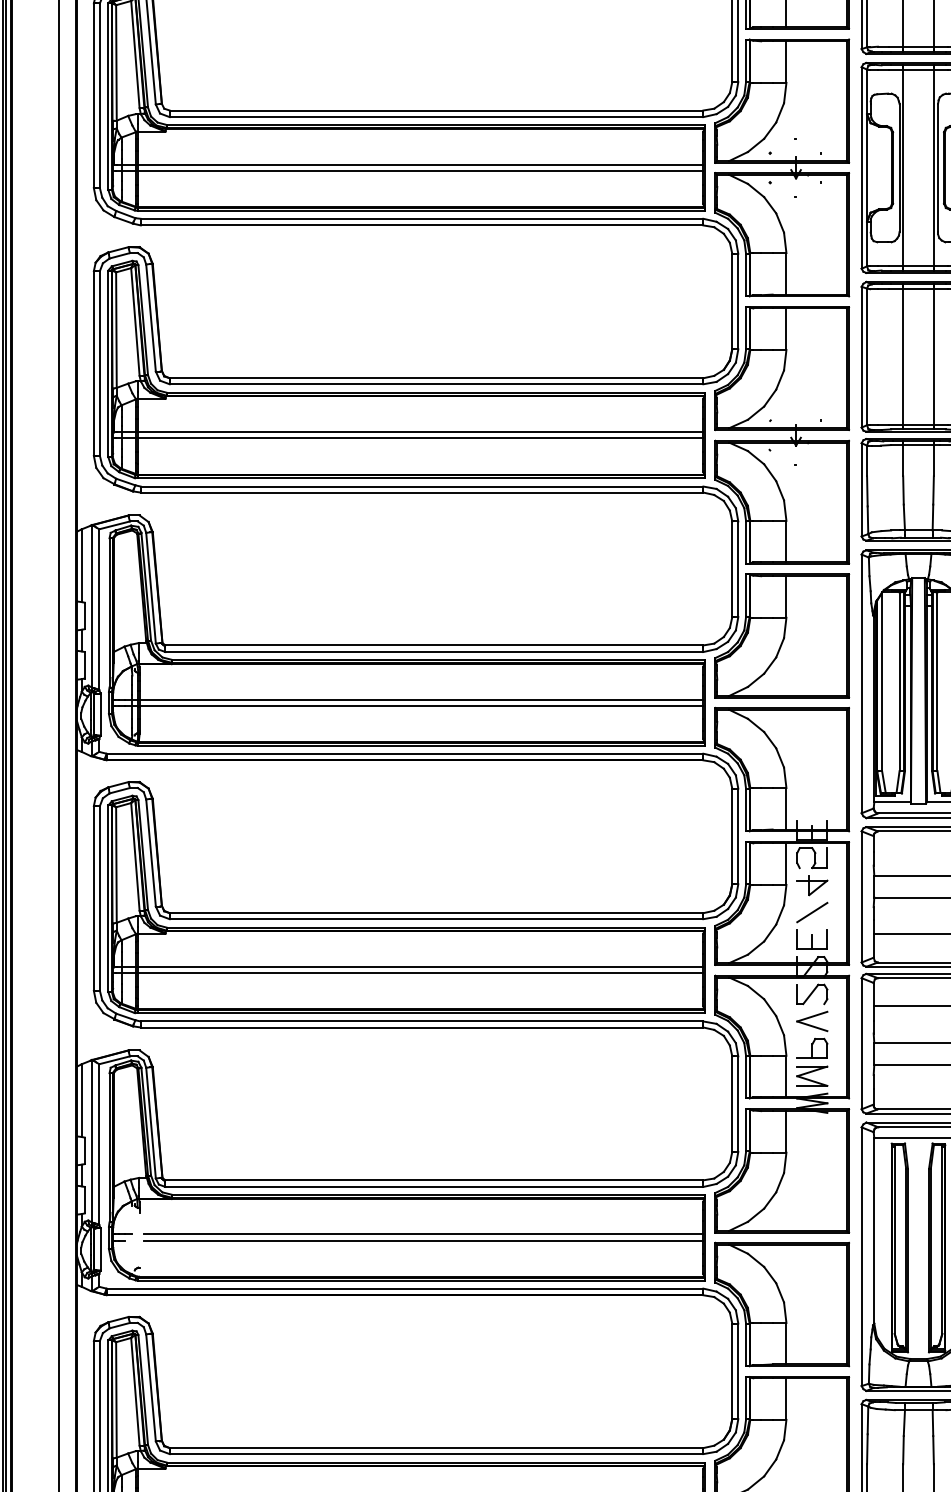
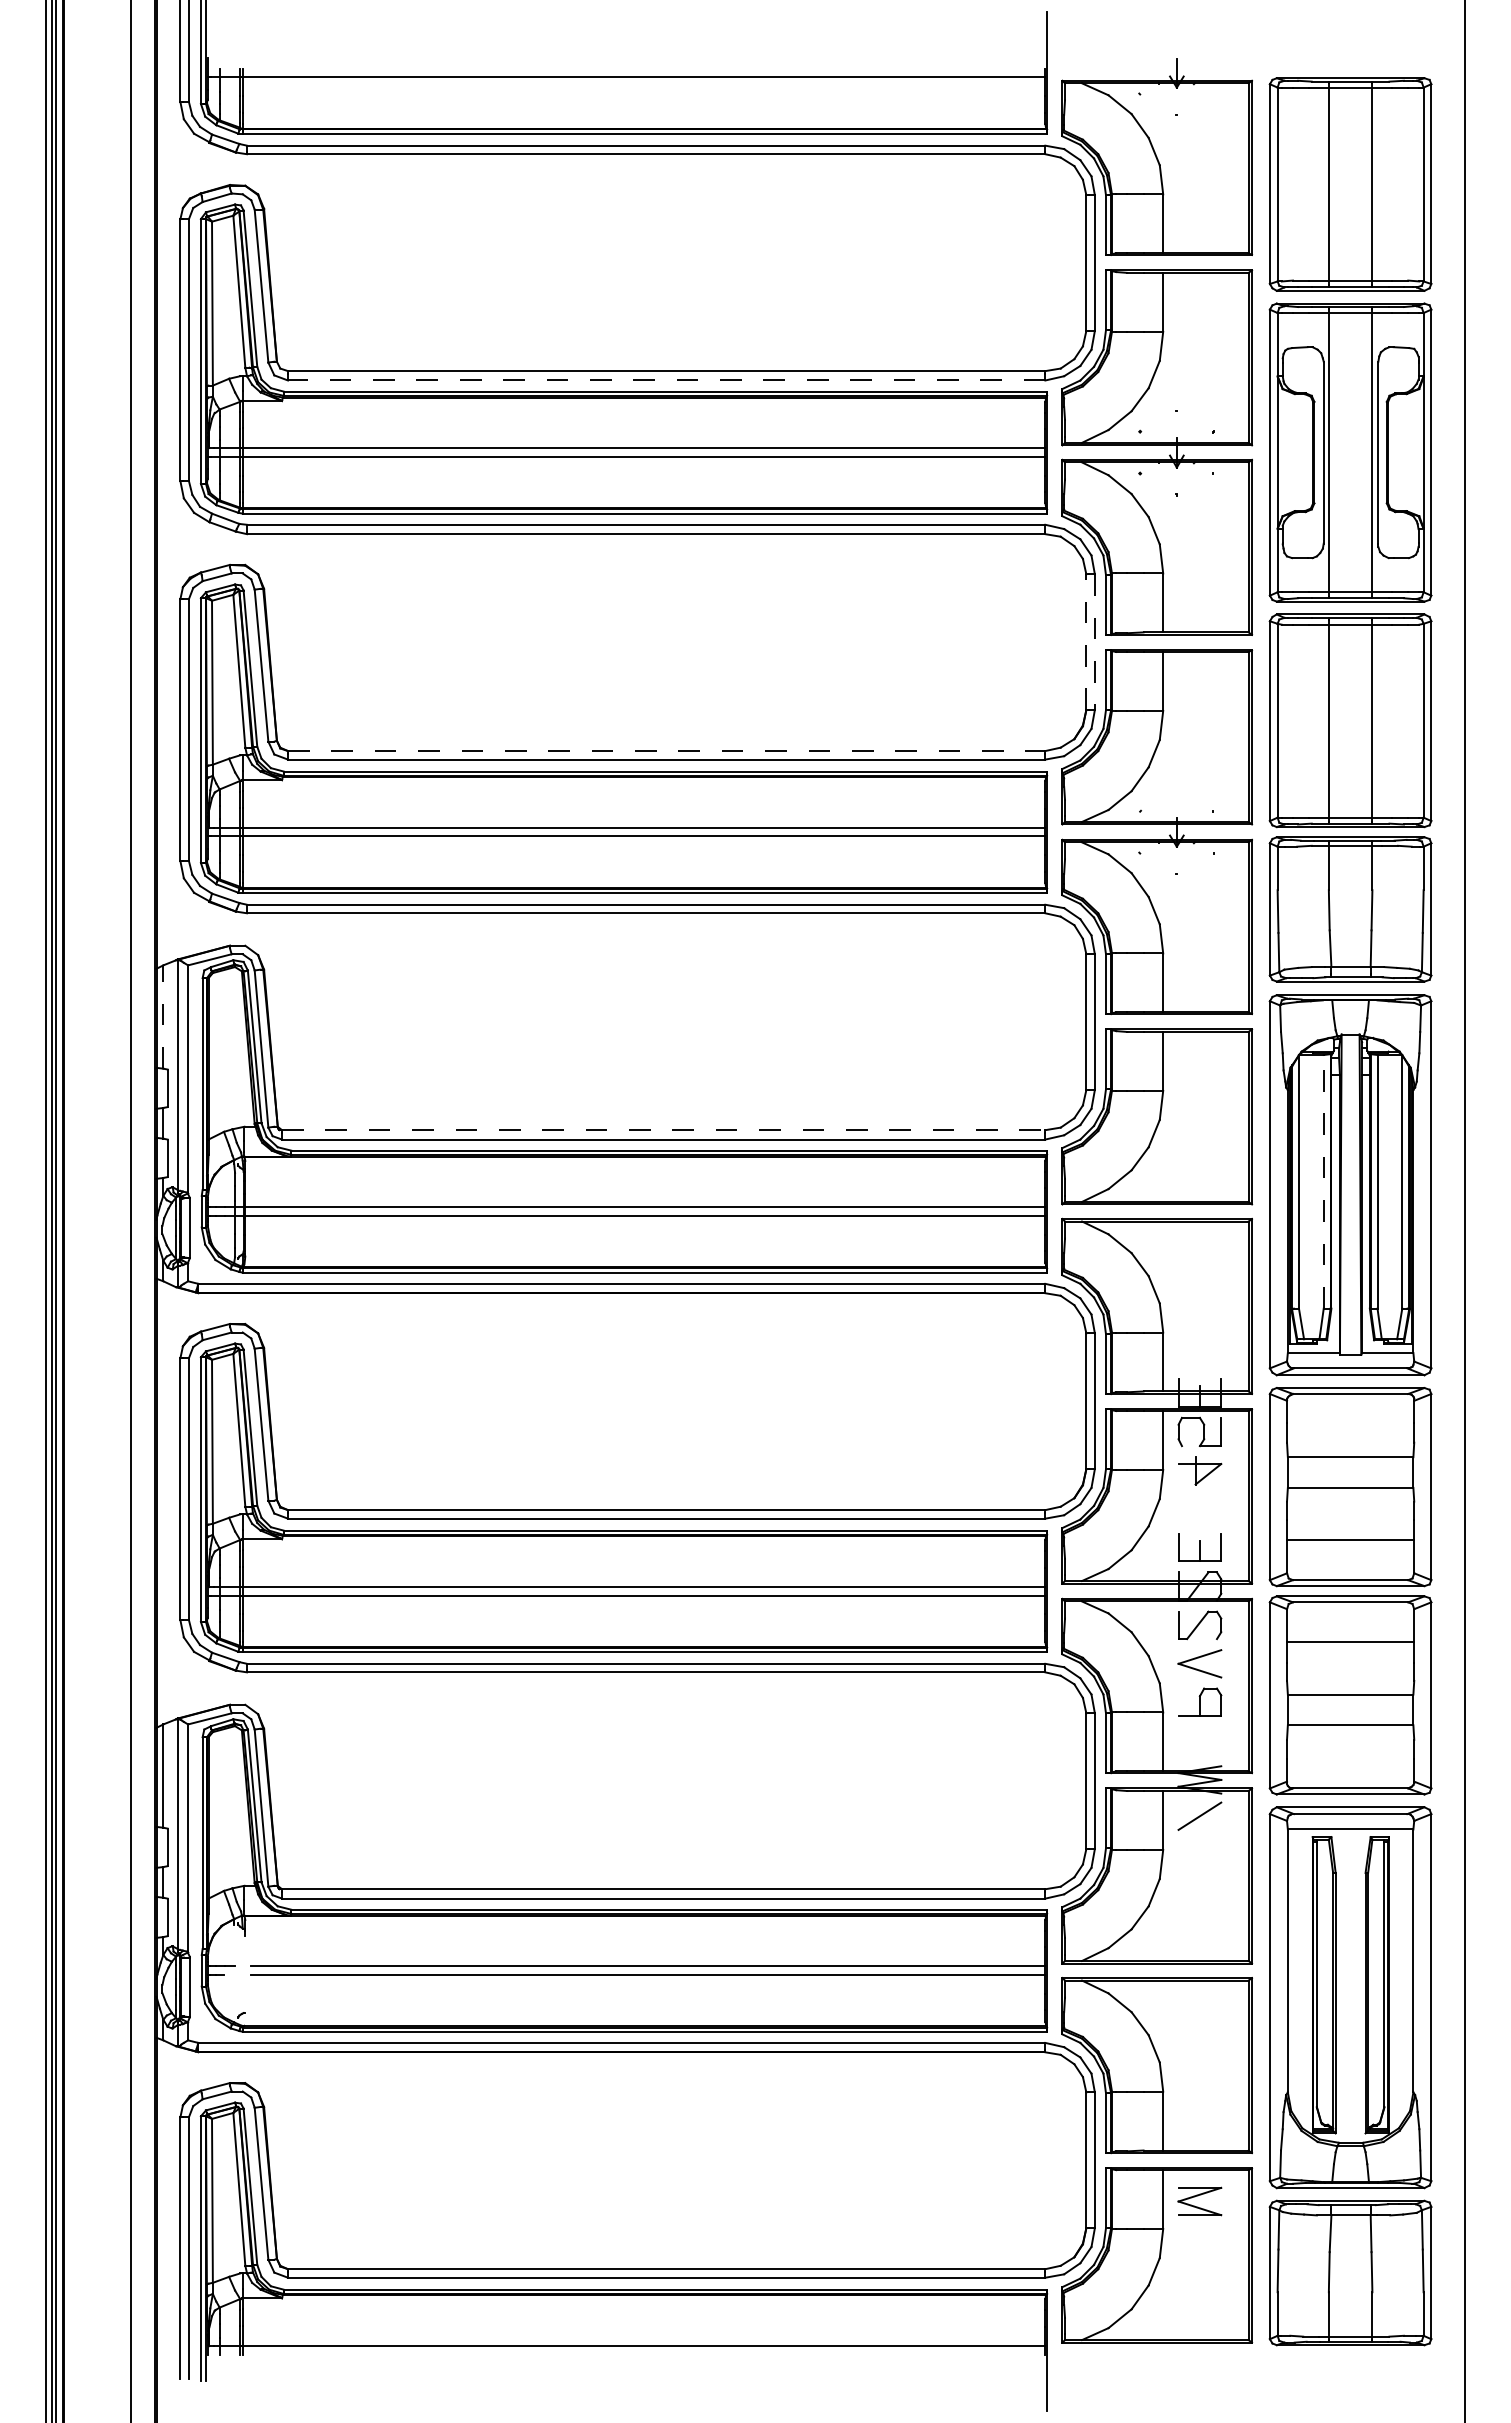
line: (436, 117) -> (666, 380), solid -> dashed
line: (732, 301) -> (1086, 642), solid -> dashed
line: (738, 301) -> (1094, 642), solid -> dashed
line: (436, 378) -> (666, 751), solid -> dashed
line: (81, 566) -> (163, 1017), solid -> dashed
line: (434, 645) -> (663, 1130), solid -> dashed
line: (899, 681) -> (1323, 1181), solid -> dashed
line: (812, 912) -> (1199, 1815), moved
part: (812, 1076) -> (1199, 2201), moved

